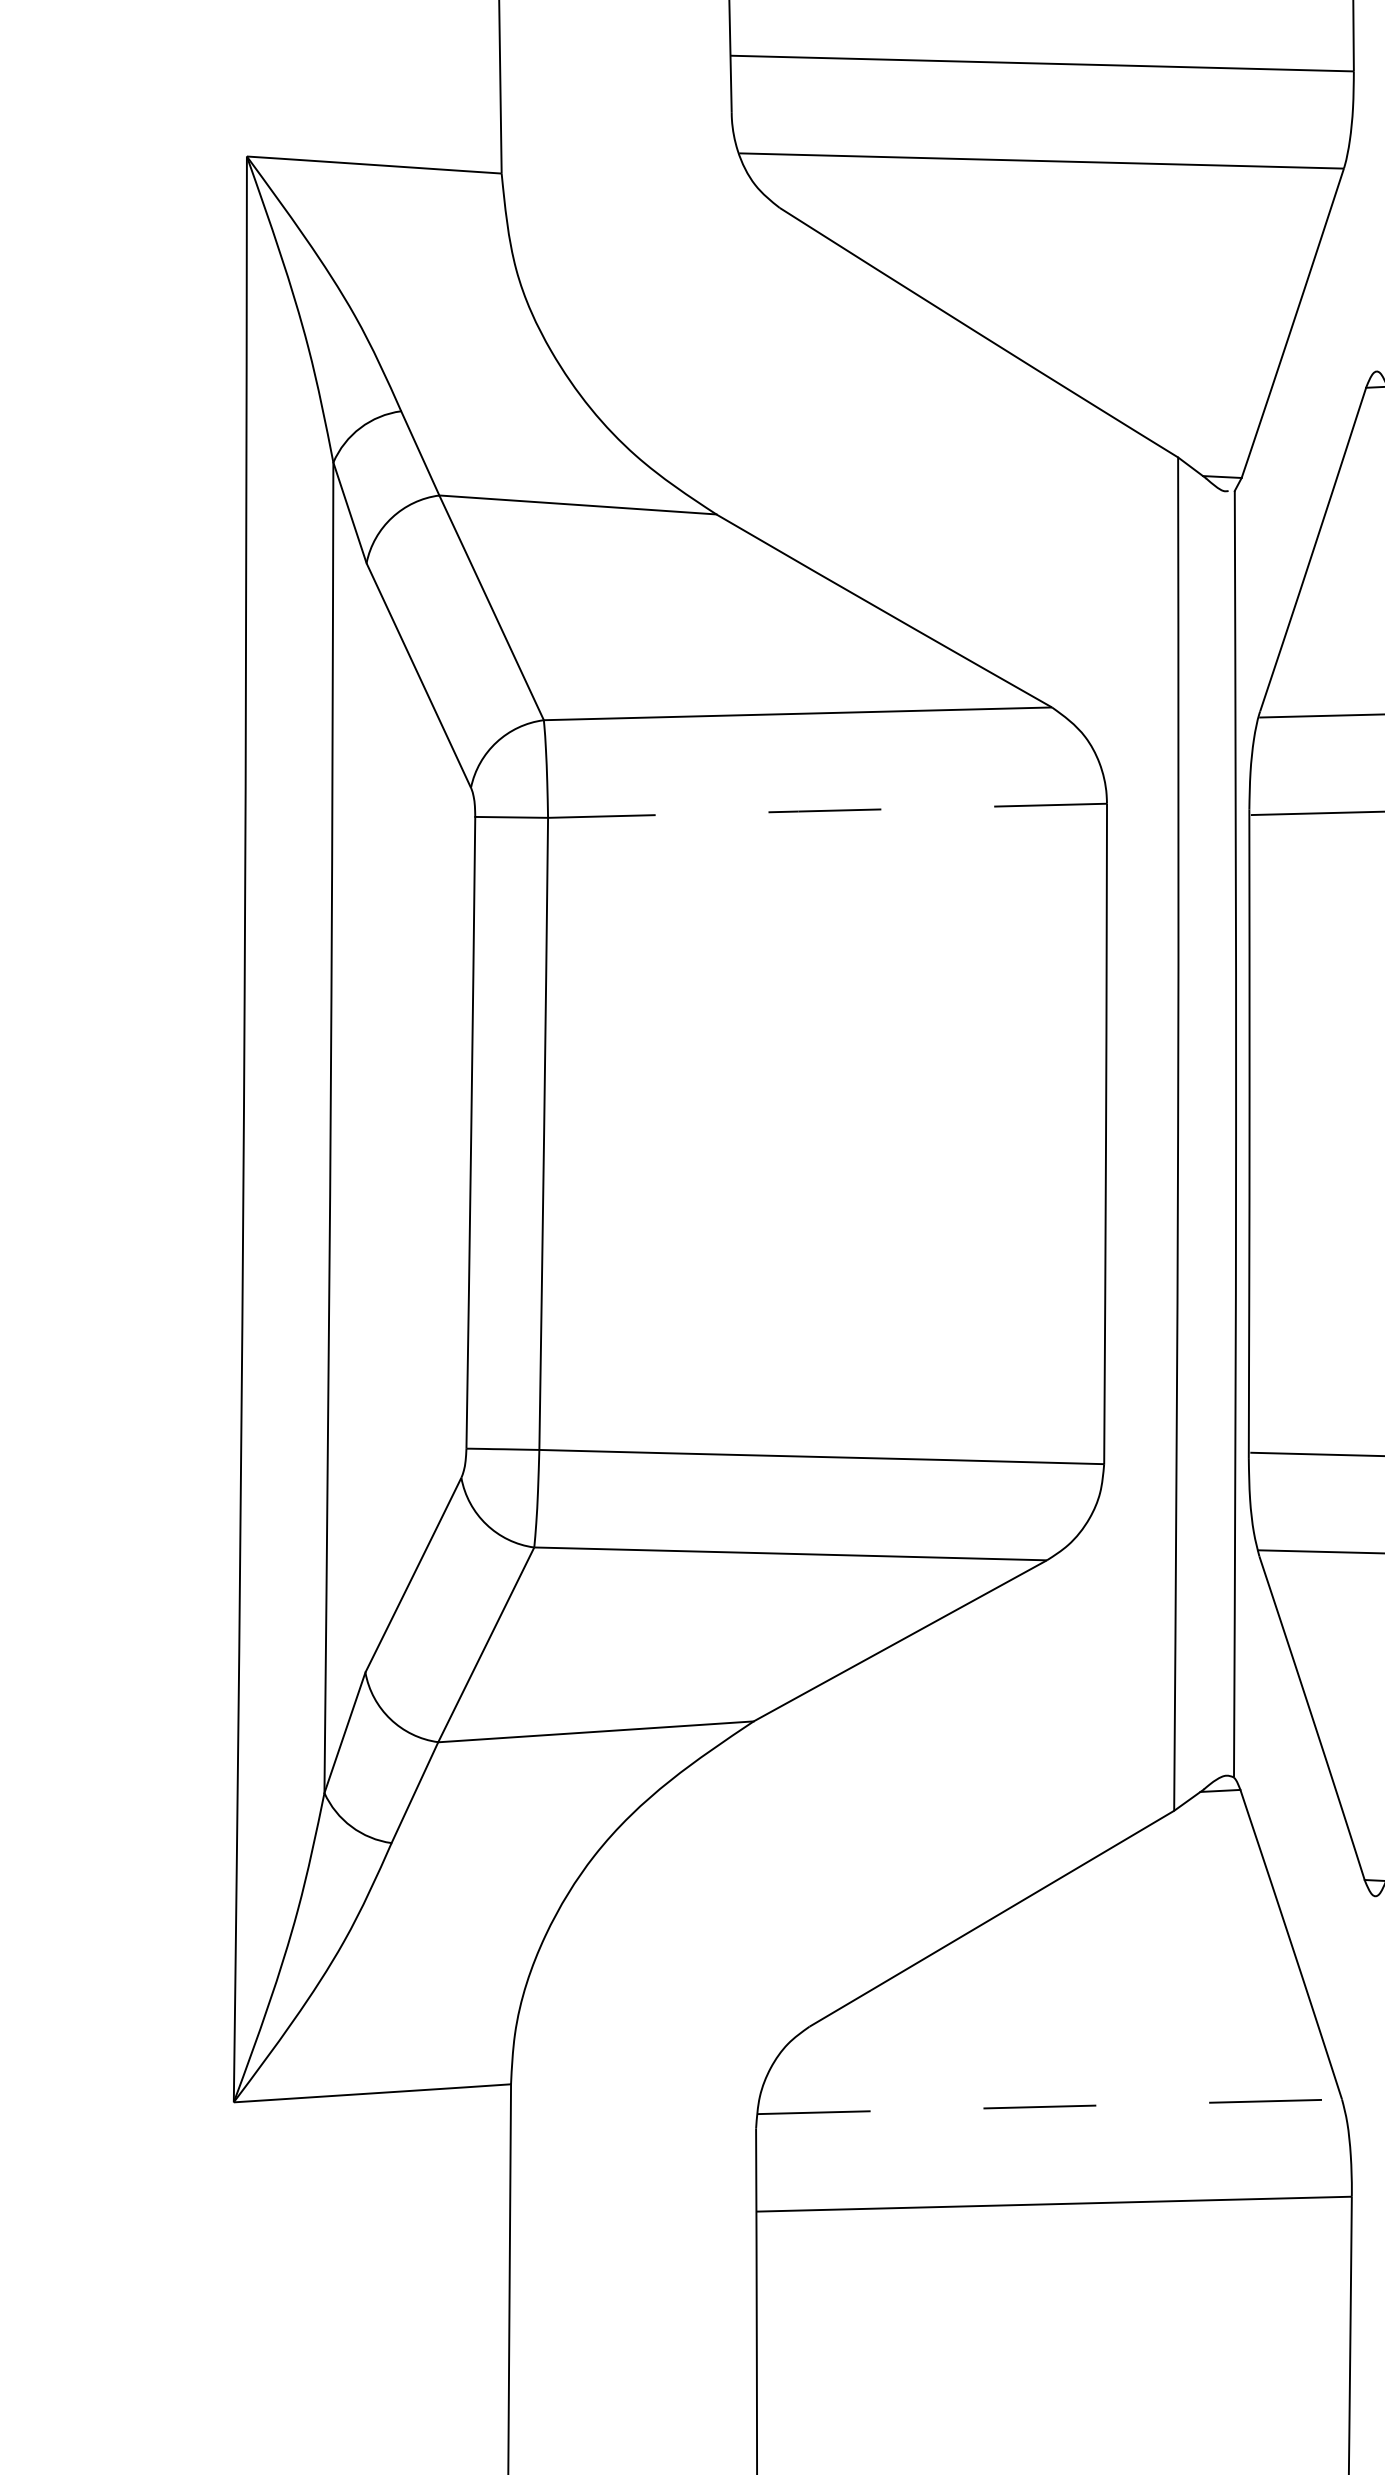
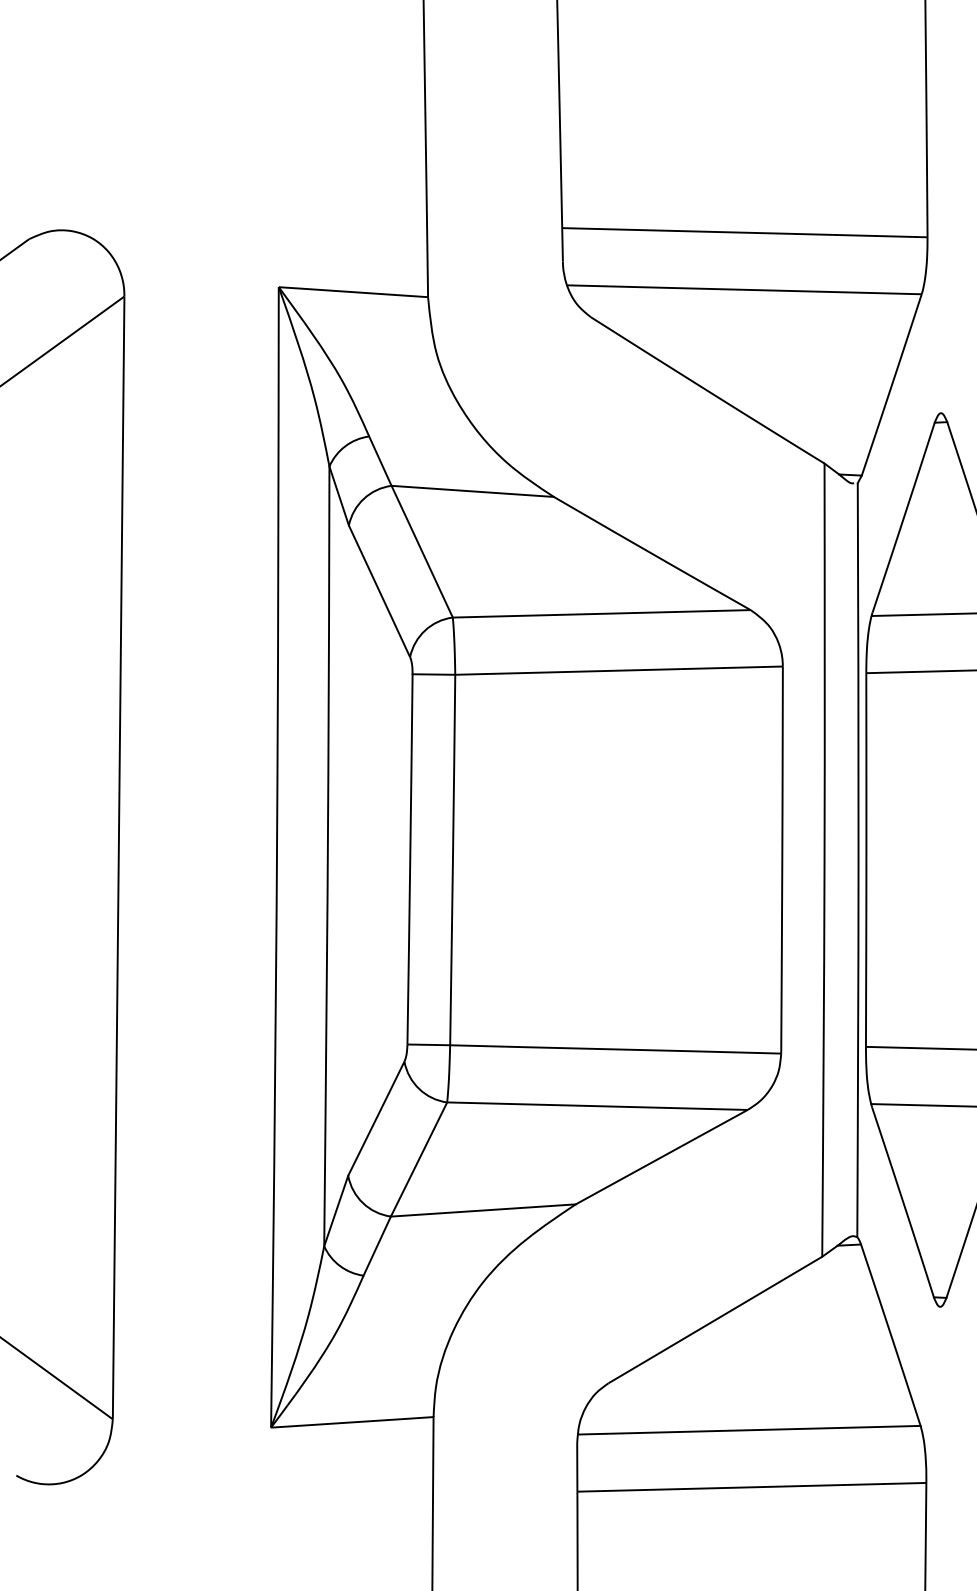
line: (826, 810) -> (618, 670), dashed -> solid
line: (1050, 2107) -> (749, 1430), dashed -> solid

